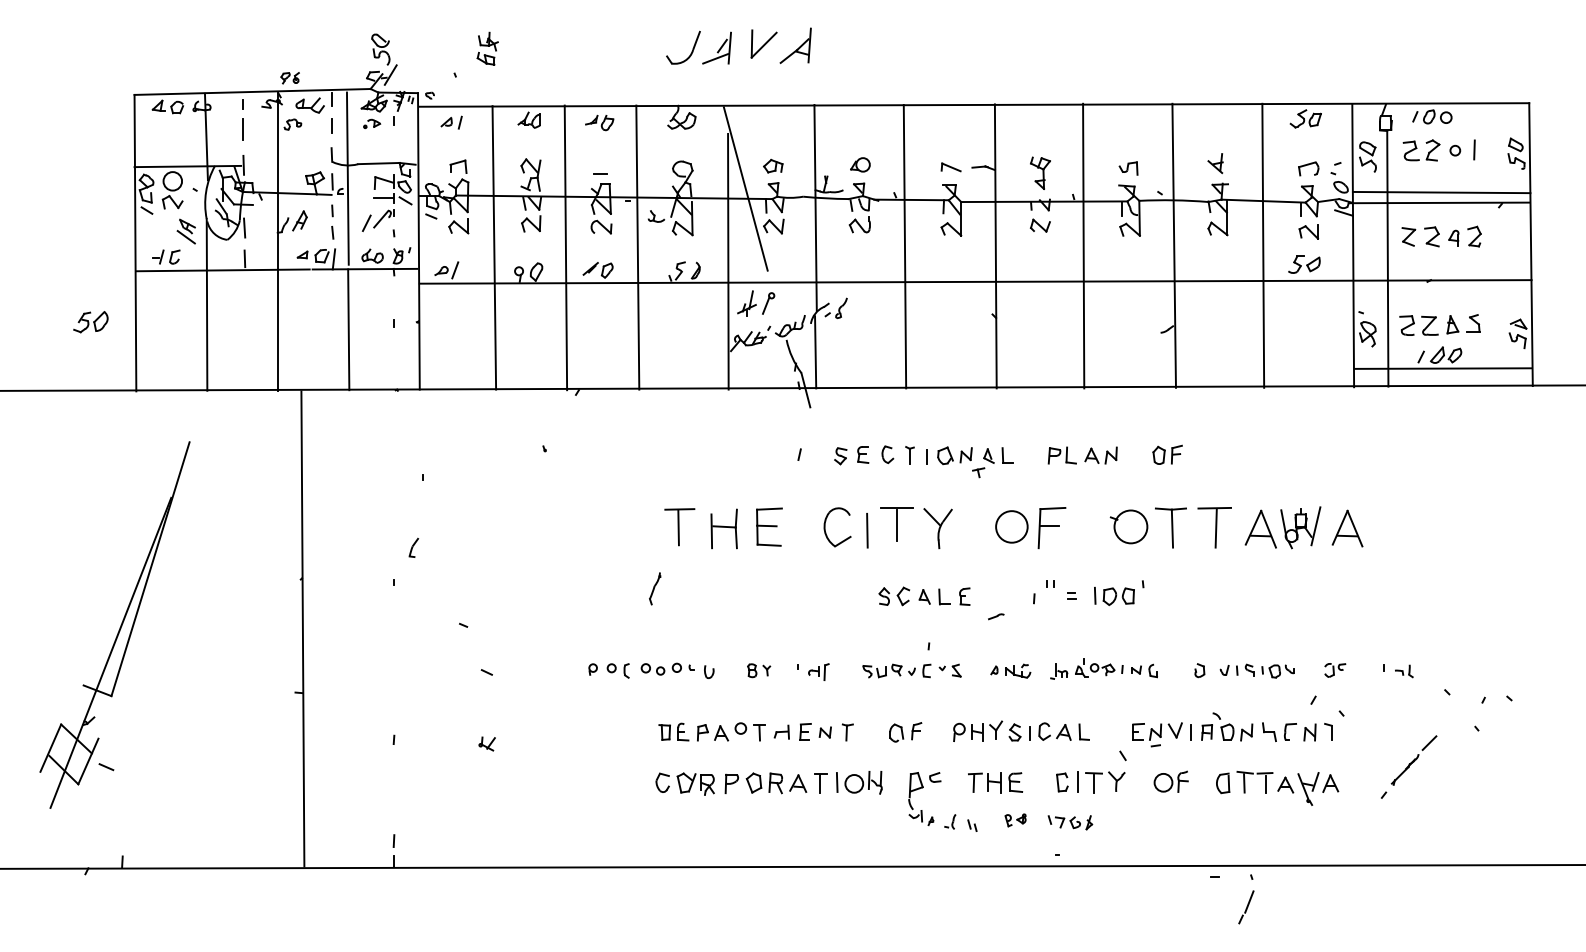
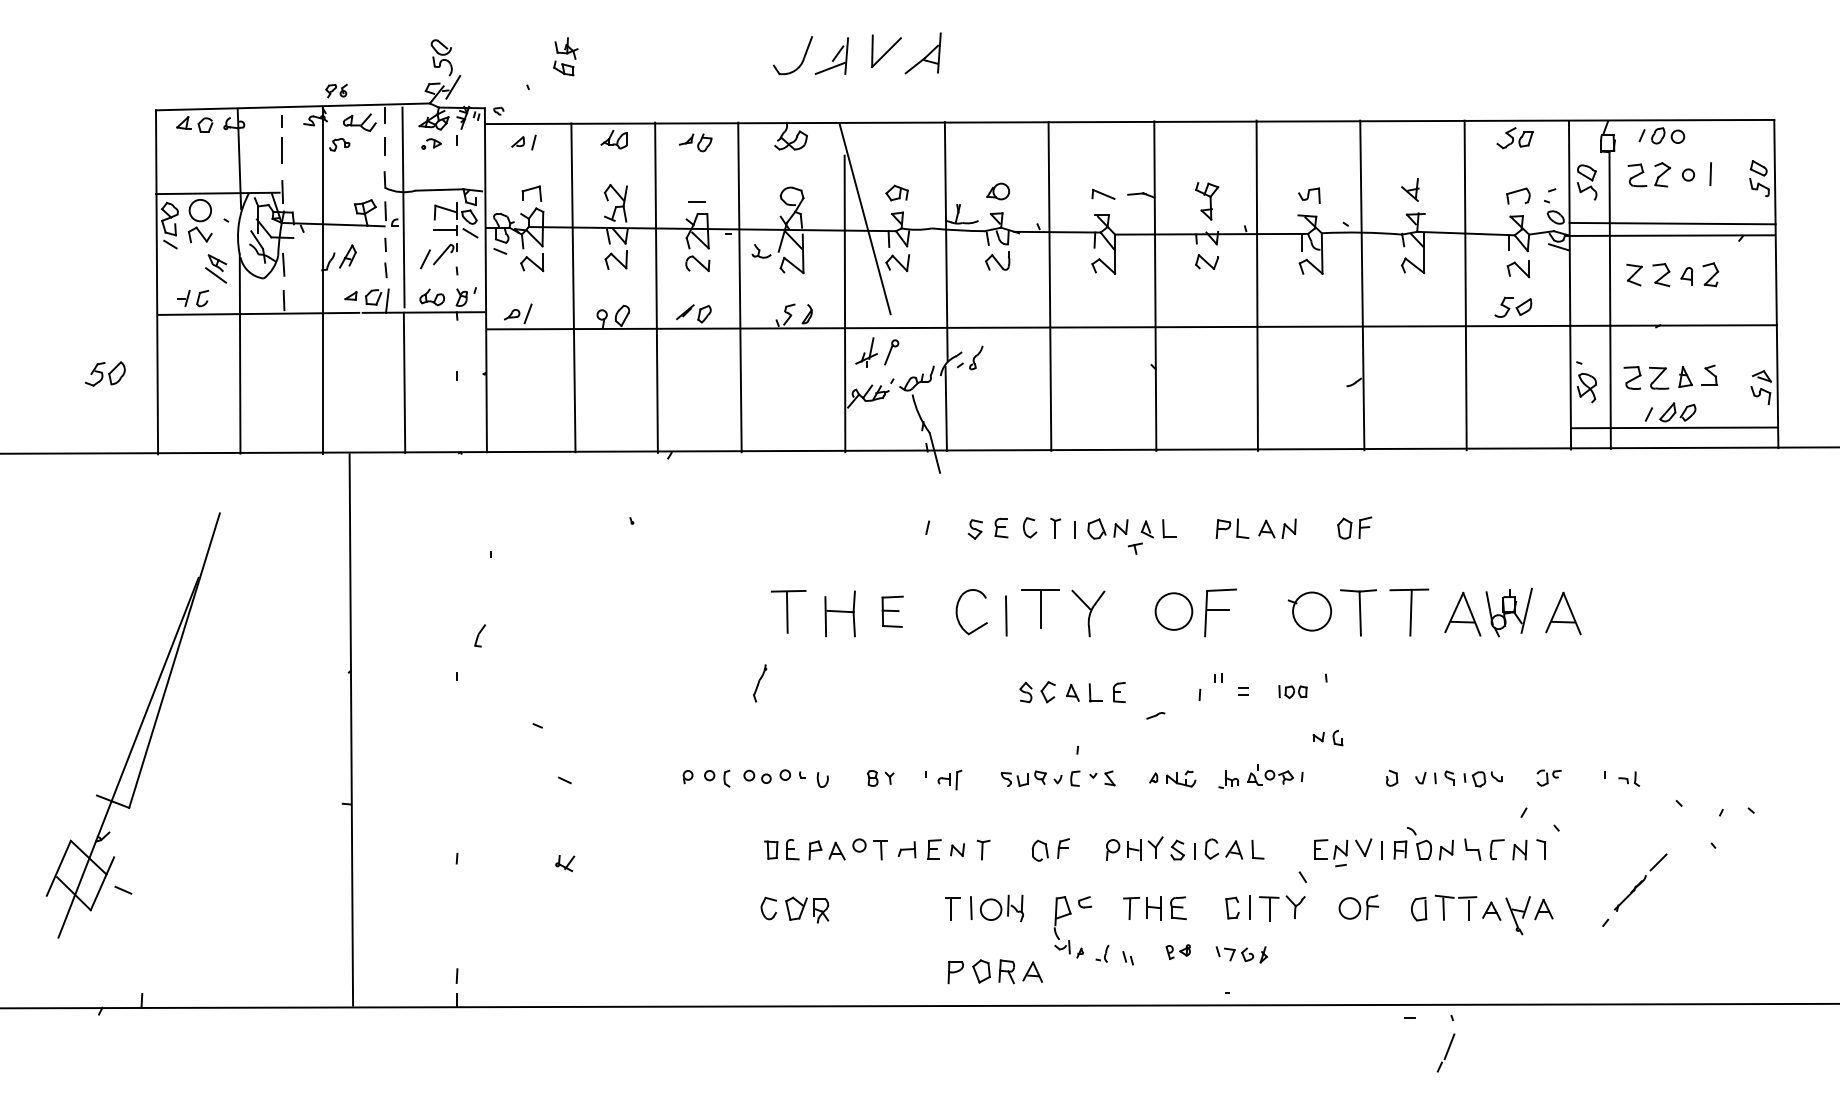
part: (769, 526) -> (892, 611), size x0.7
part: (1114, 595) -> (1293, 691), size x0.6
part: (1144, 670) -> (1327, 737), moved
part: (765, 783) -> (994, 971), moved

